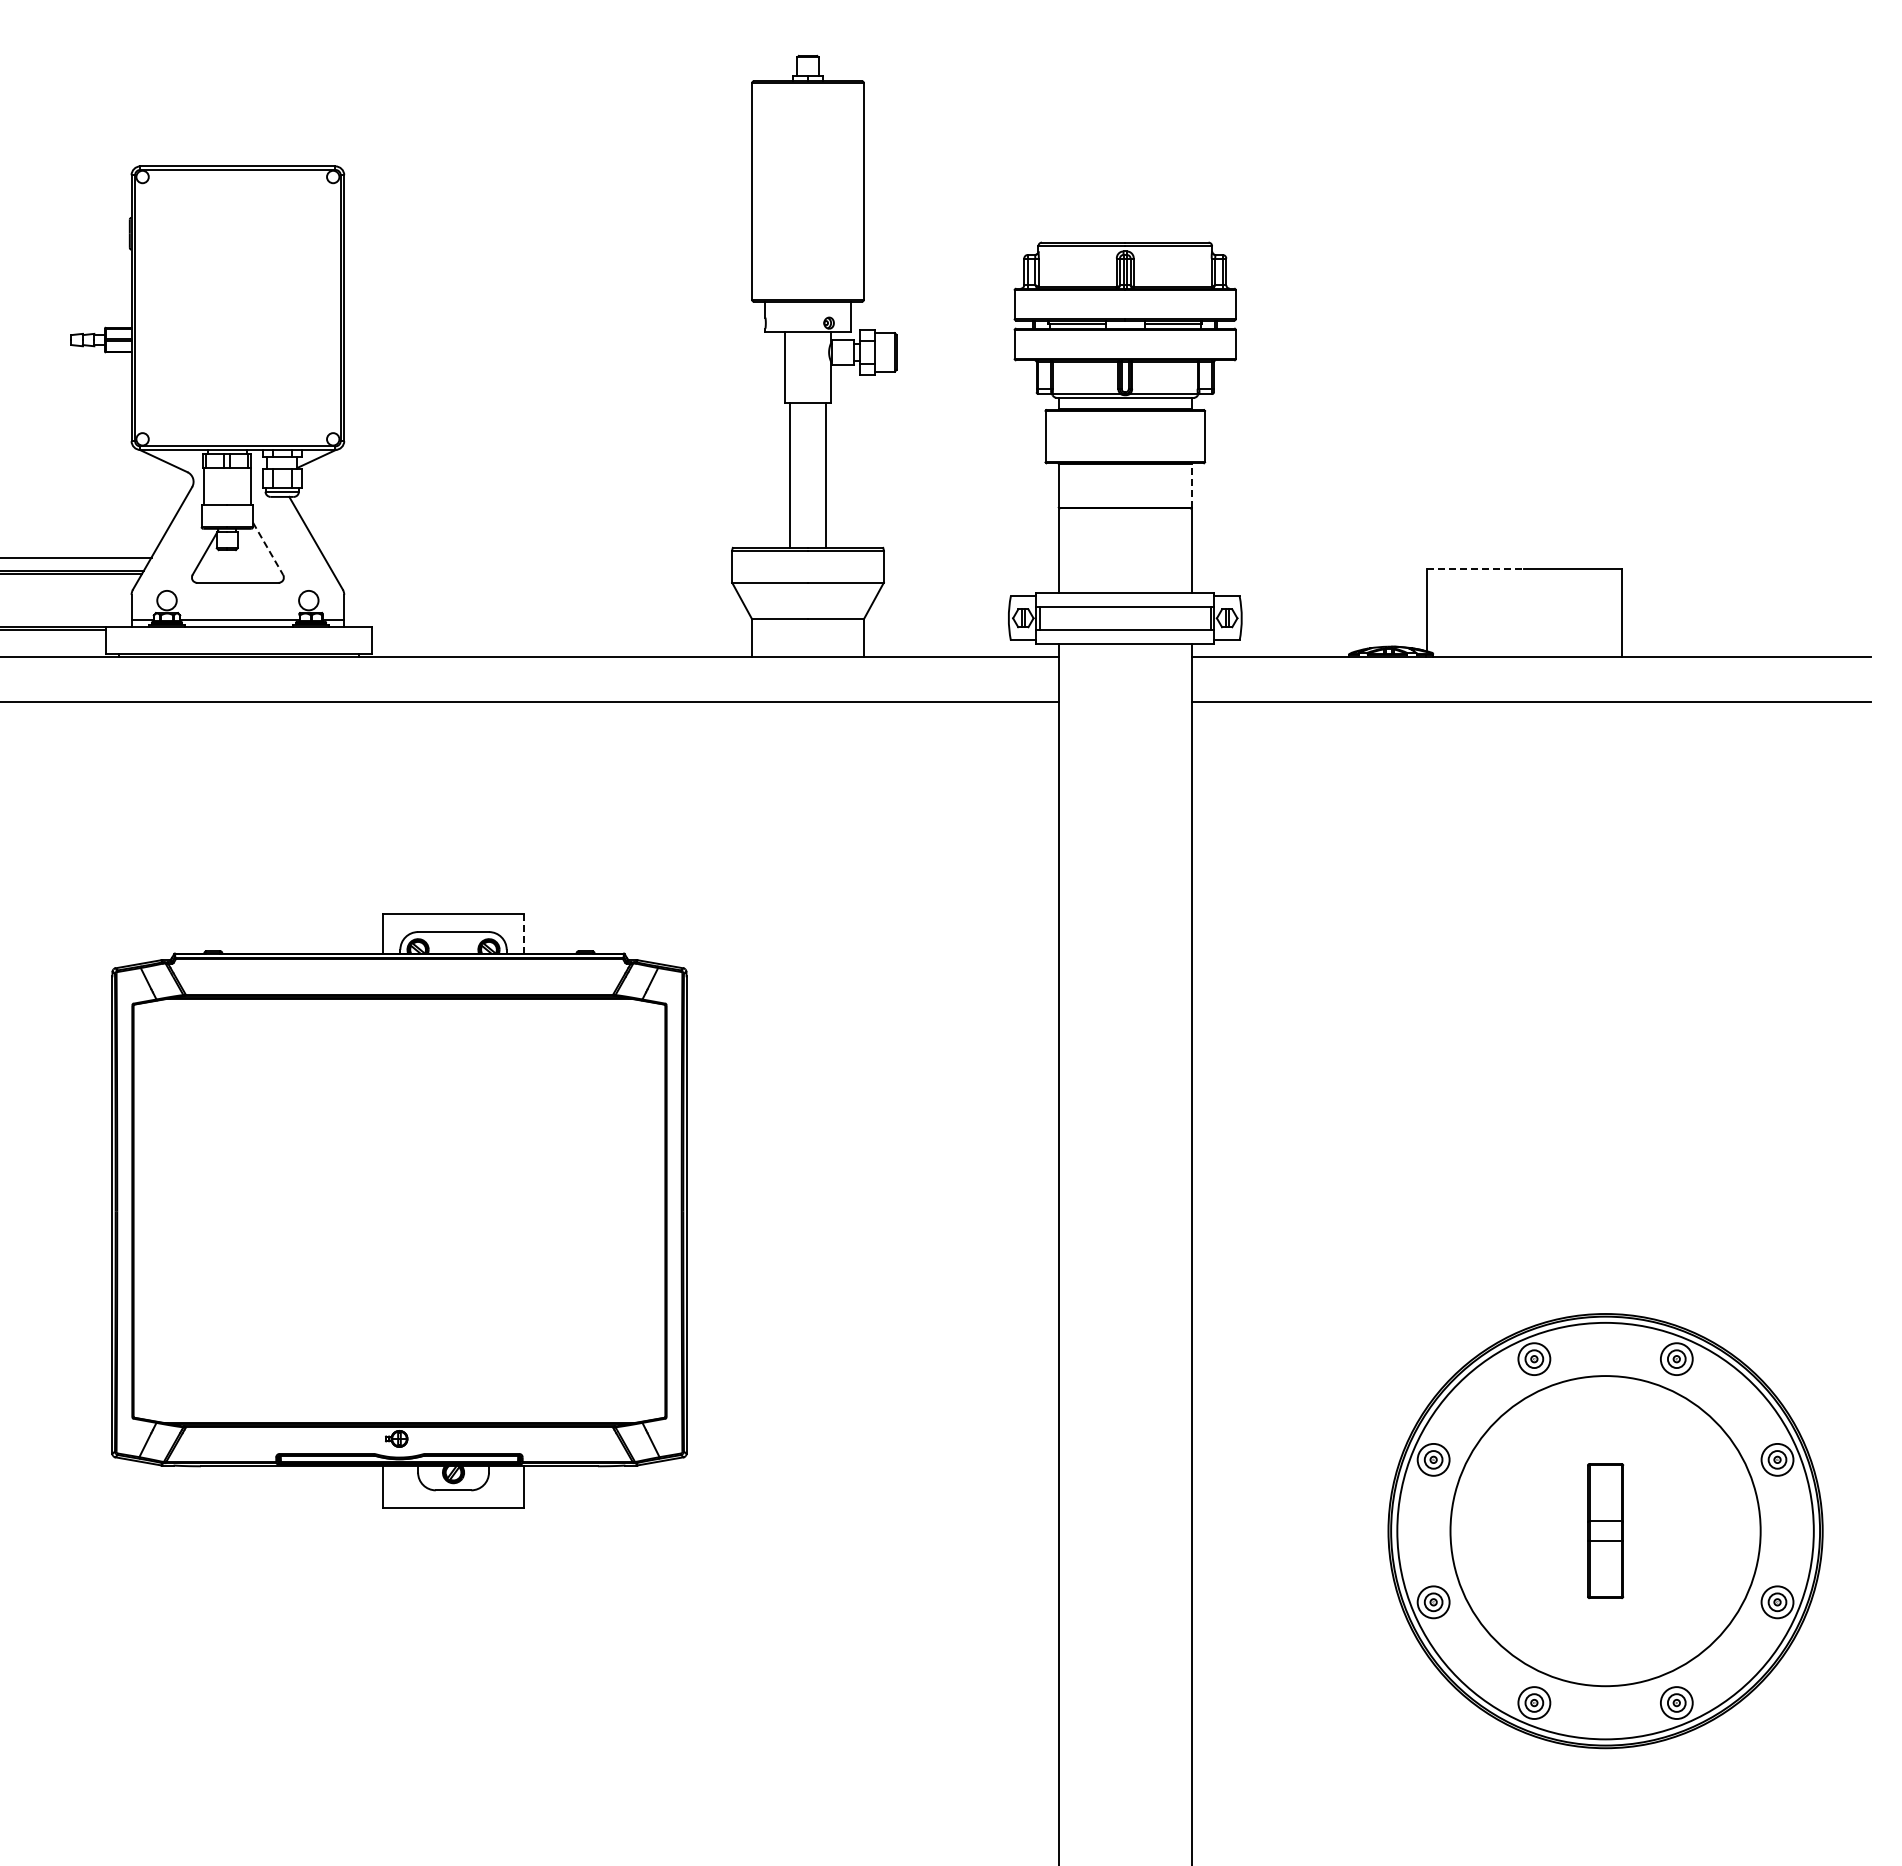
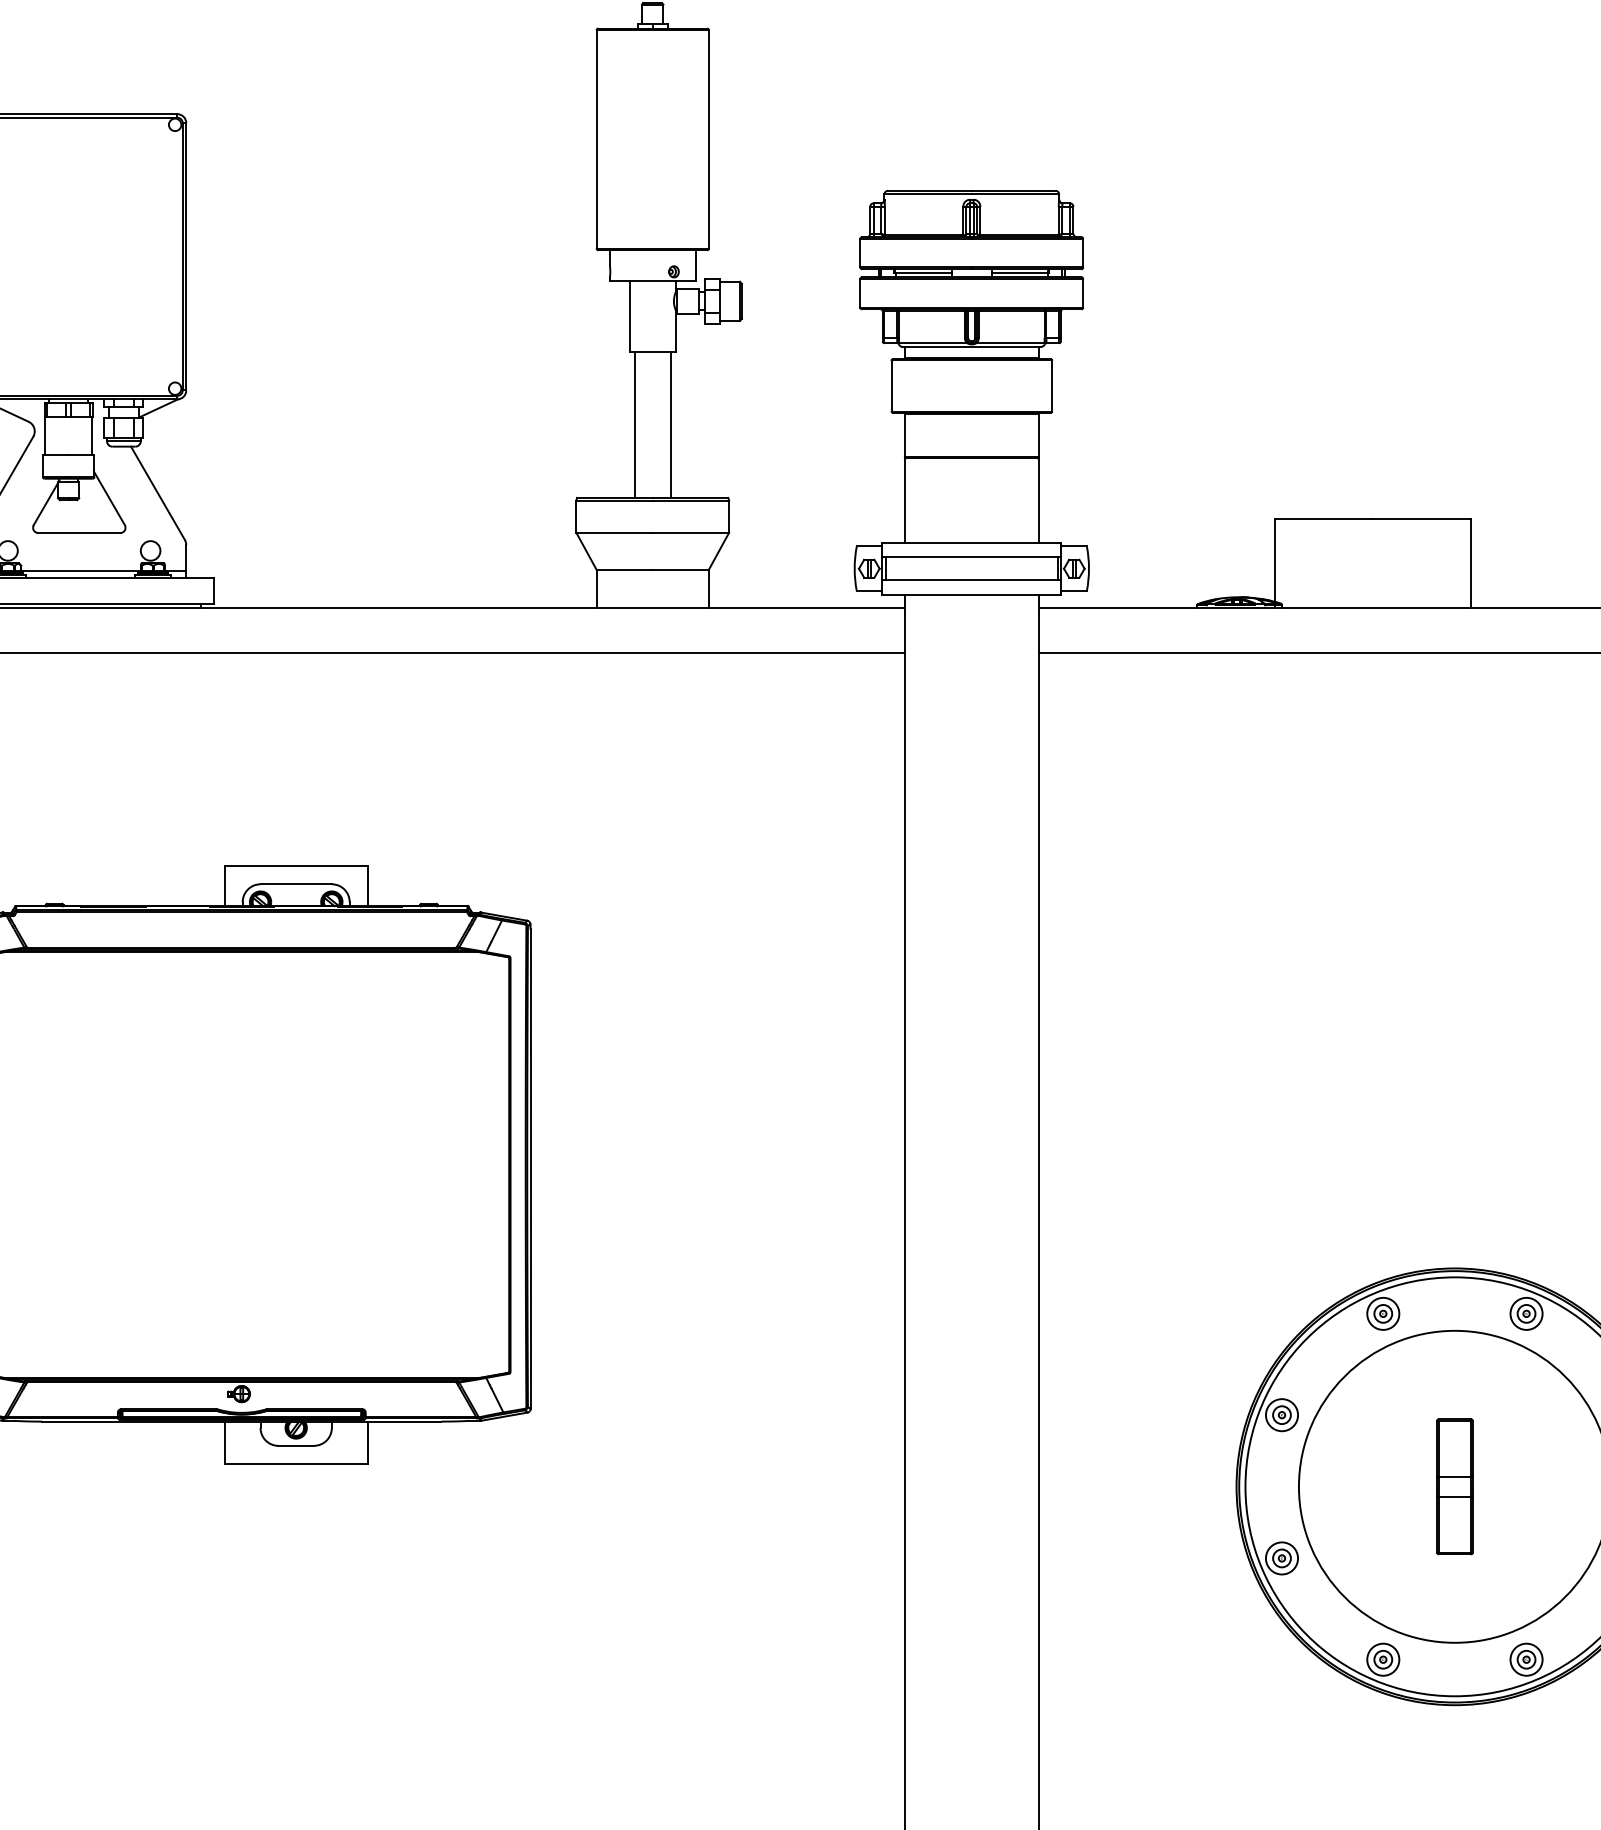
line: (1191, 485) -> (1038, 435), dashed -> solid
line: (268, 549) -> (110, 499), dashed -> solid
line: (1475, 568) -> (1324, 518), dashed -> solid
line: (524, 934) -> (367, 886), dashed -> solid

